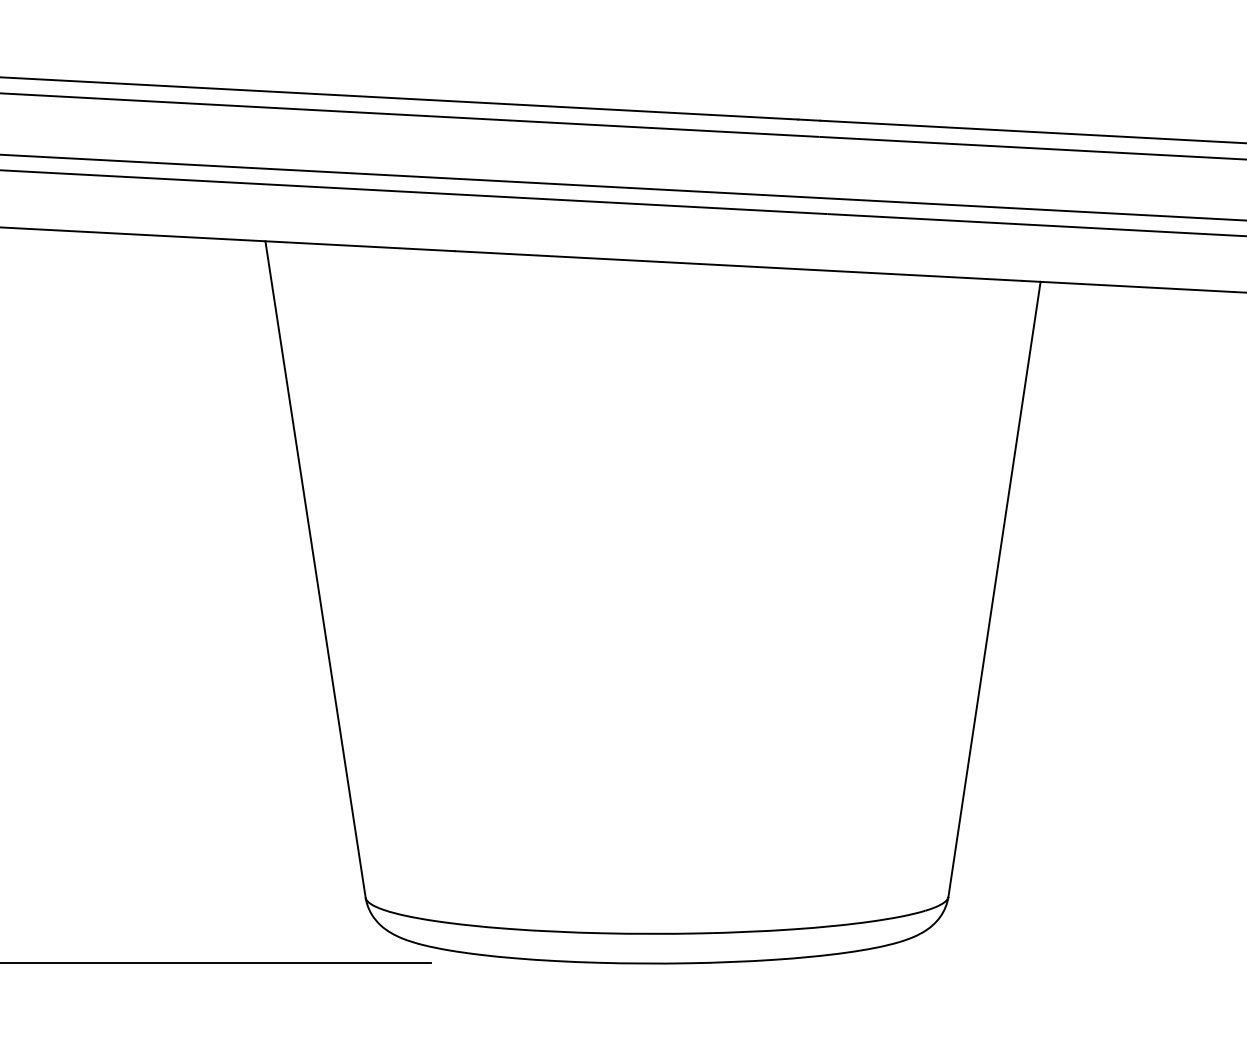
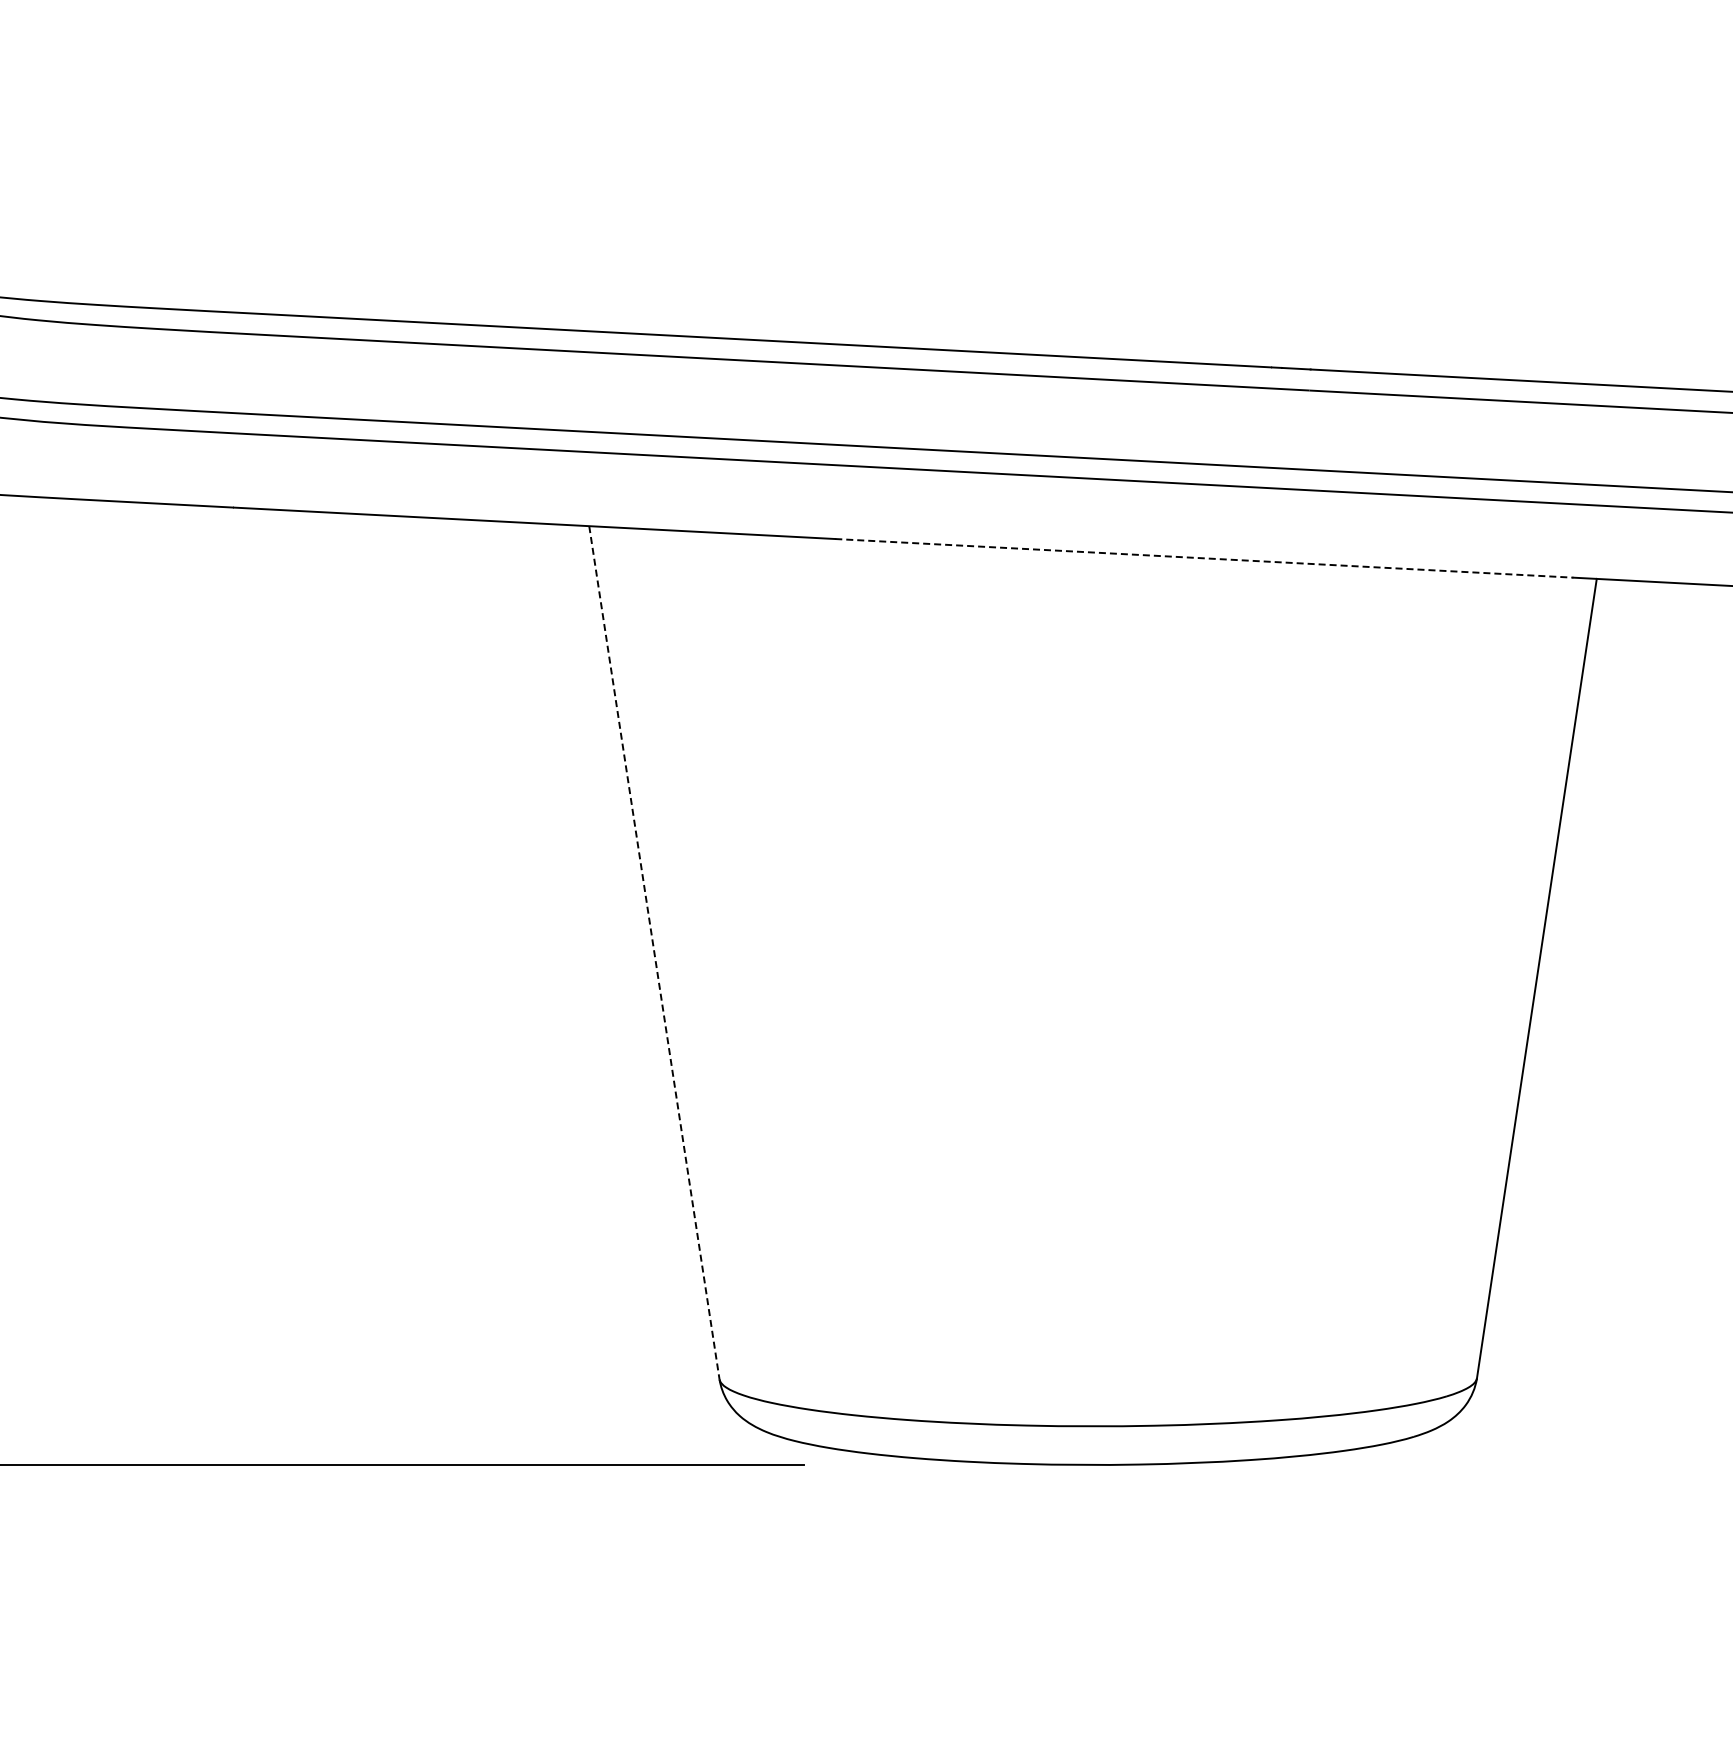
line: (738, 266) -> (1204, 558), solid -> dashed
line: (315, 569) -> (654, 952), solid -> dashed

